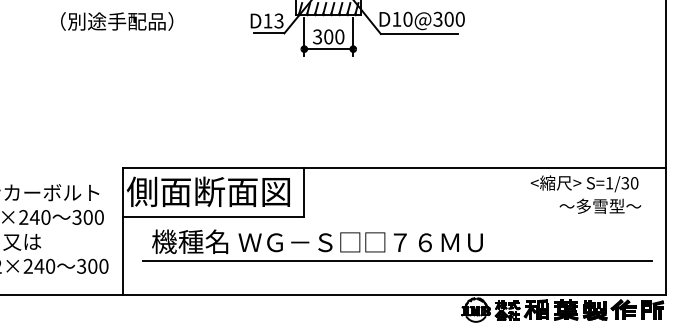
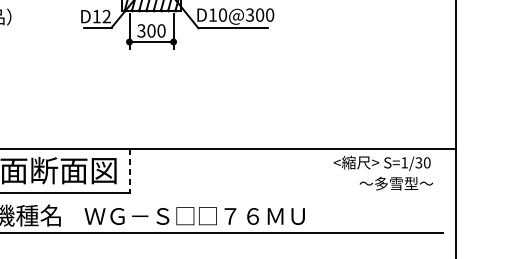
text: (278, 21) -> (106, 17), D13 -> D12
line: (304, 192) -> (129, 171), solid -> dashed
text: (360, 242) -> (194, 216), moved

